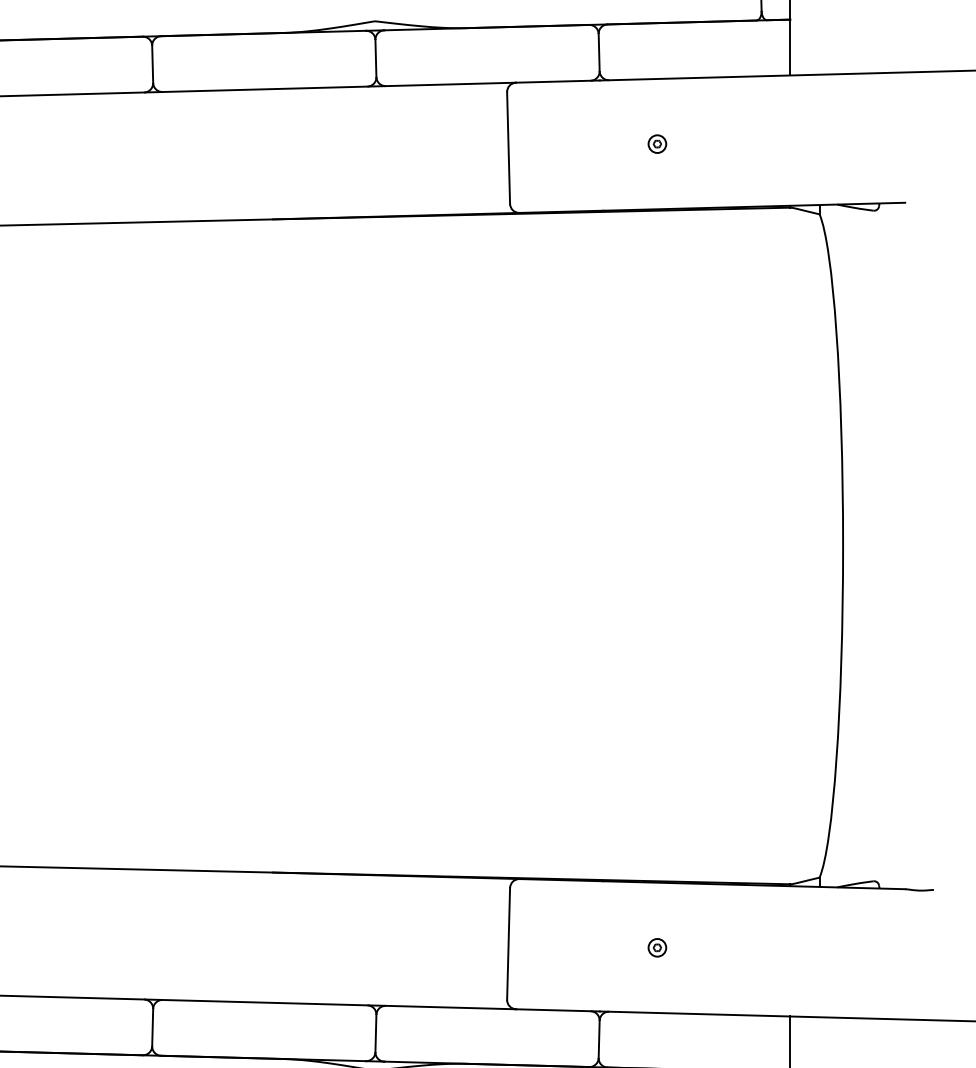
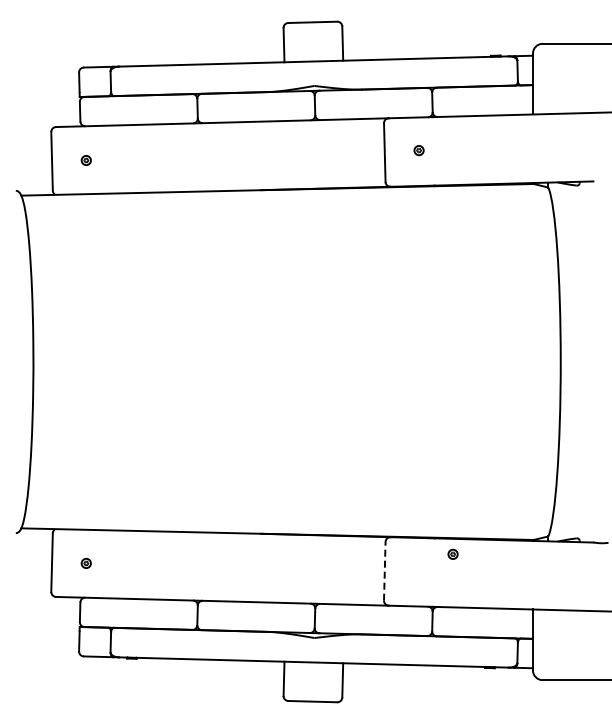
part: (656, 143) -> (418, 150), moved
line: (508, 942) -> (384, 570), solid -> dashed
part: (656, 946) -> (452, 553), moved

